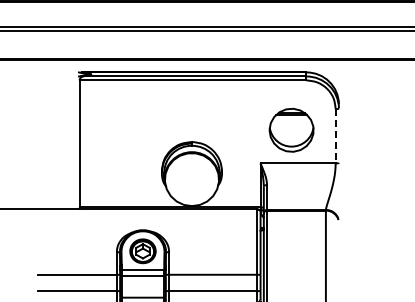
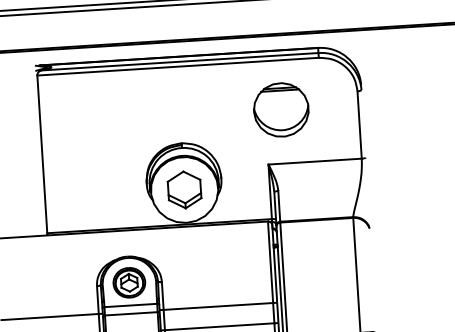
part: (291, 129) -> (281, 108), moved
line: (335, 136) -> (359, 125), dashed -> solid
part: (191, 179) -> (183, 189), added

